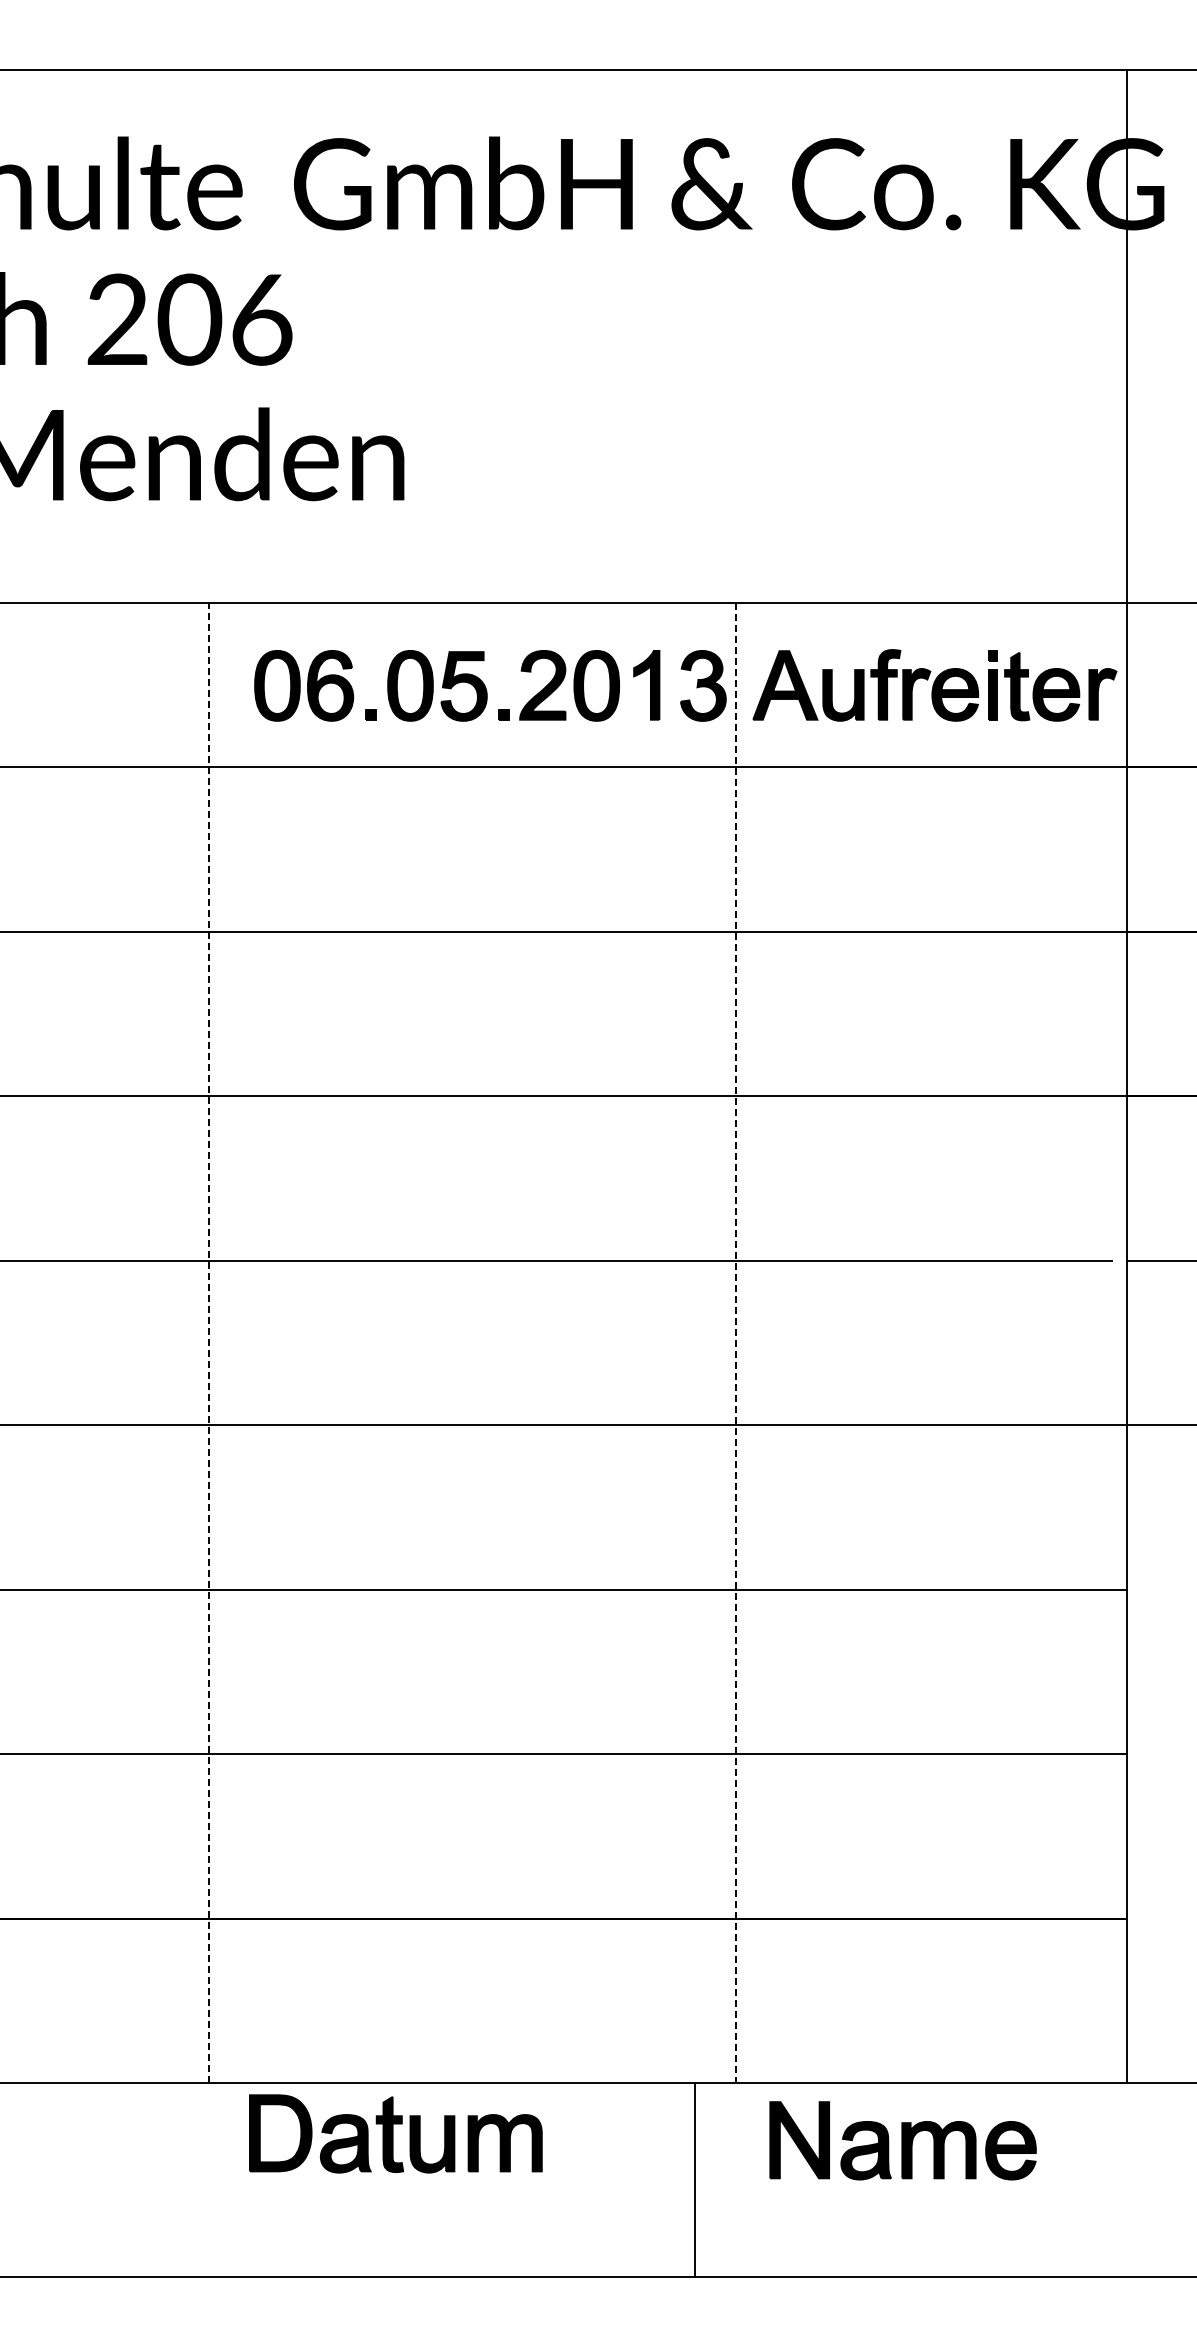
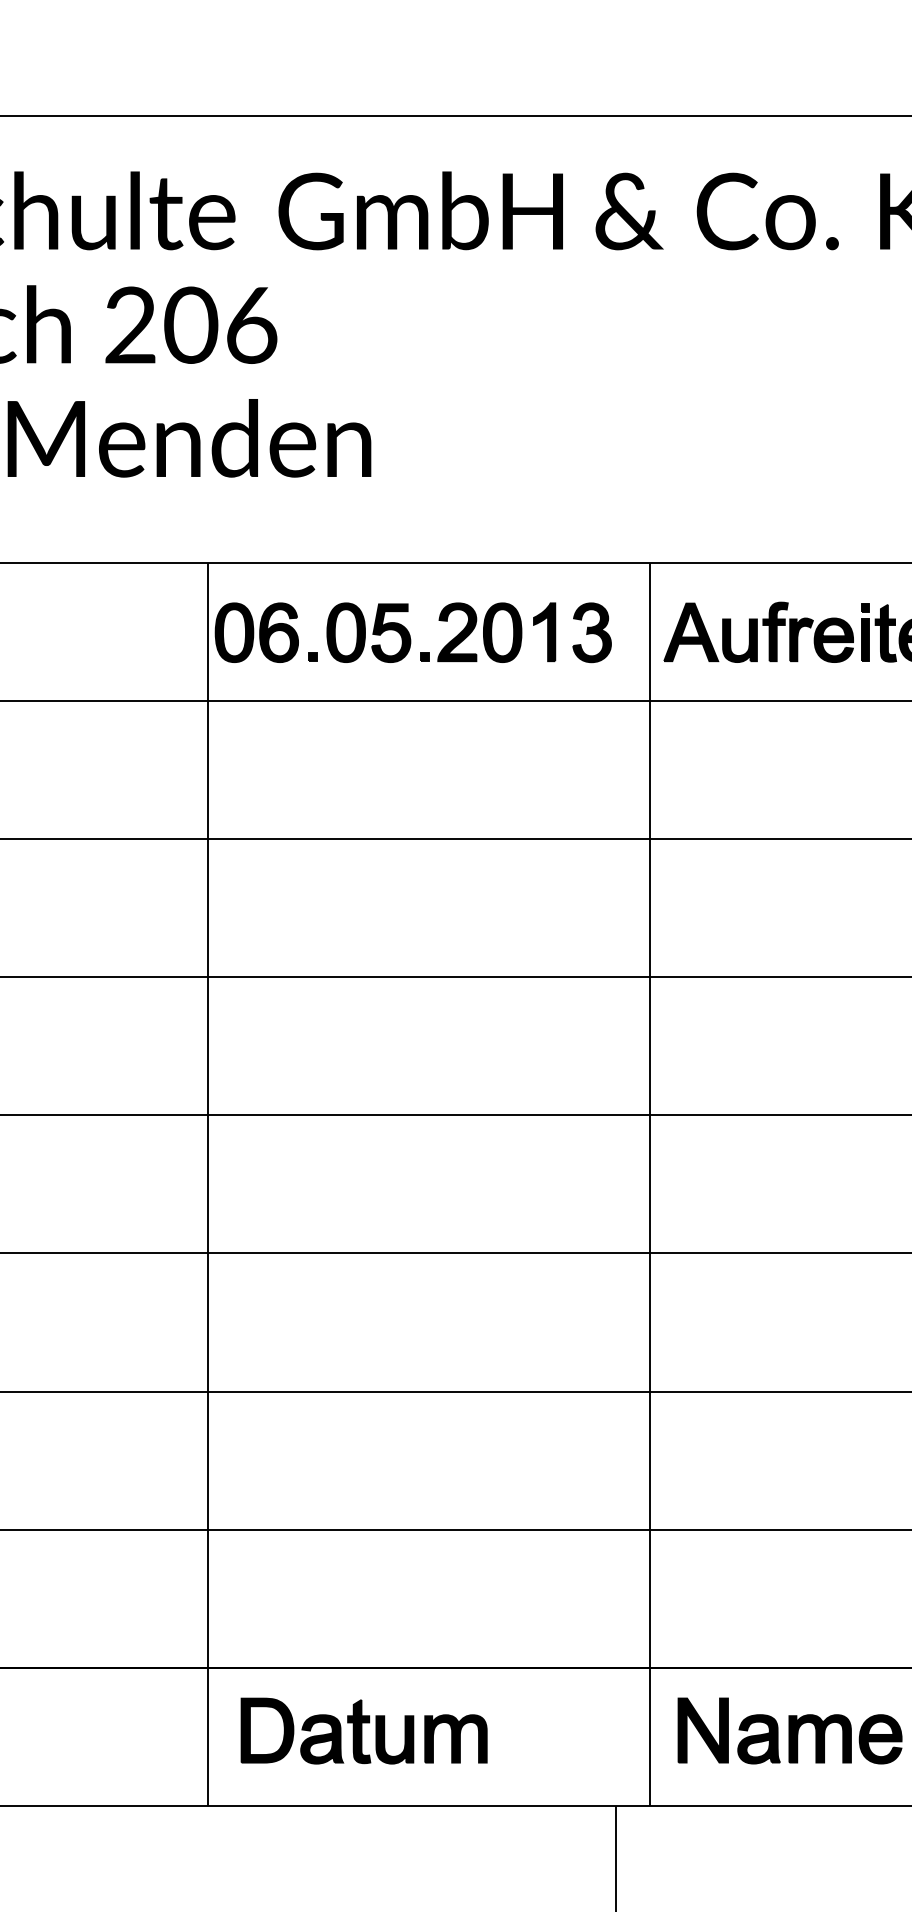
part: (490, 685) -> (413, 632), moved
line: (209, 1342) -> (207, 1184), dashed -> solid
line: (736, 1343) -> (650, 1184), dashed -> solid
part: (395, 2133) -> (363, 1730), moved
part: (902, 2140) -> (789, 1730), moved

